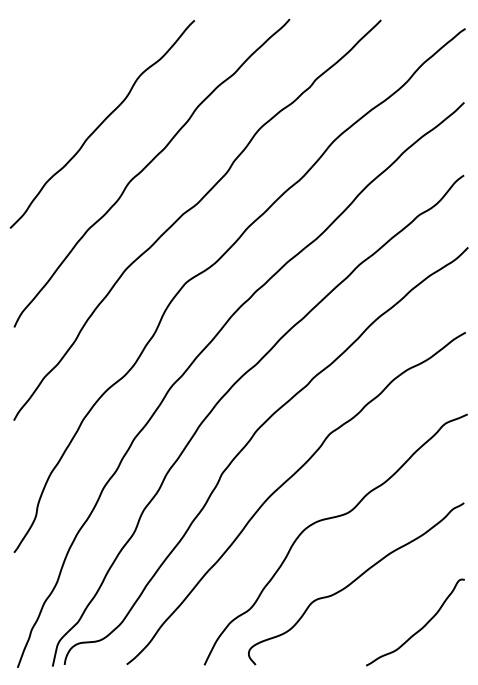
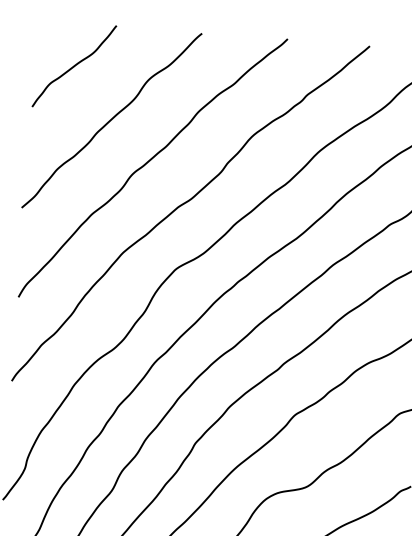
curve: (56, 67) -> (74, 66), added

